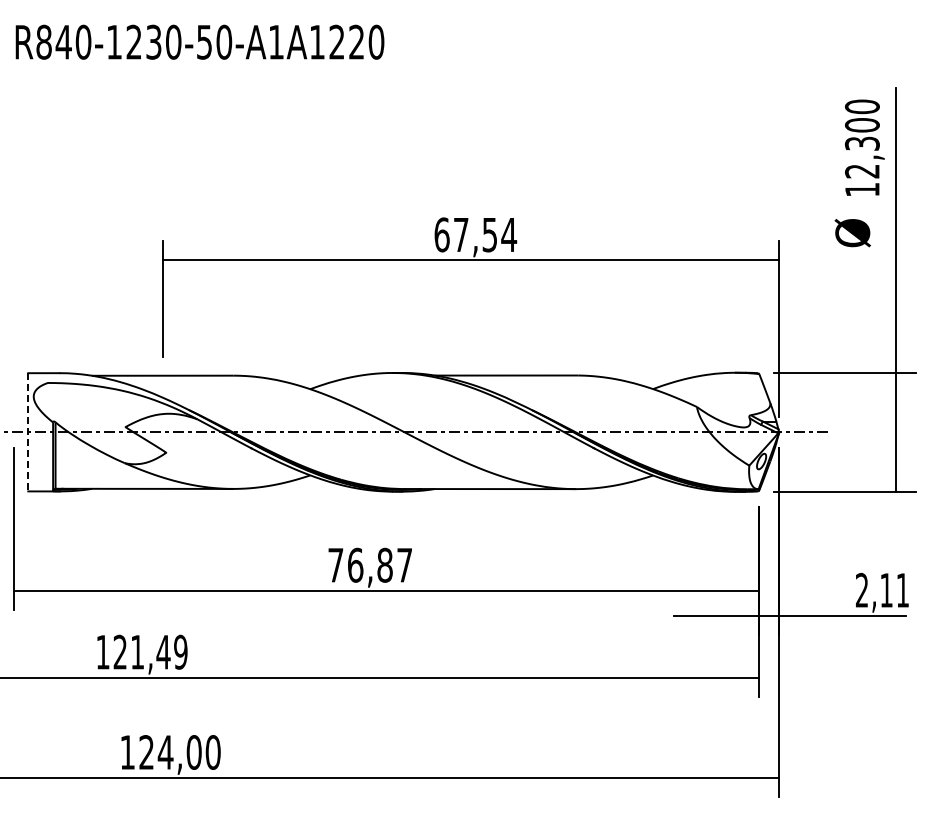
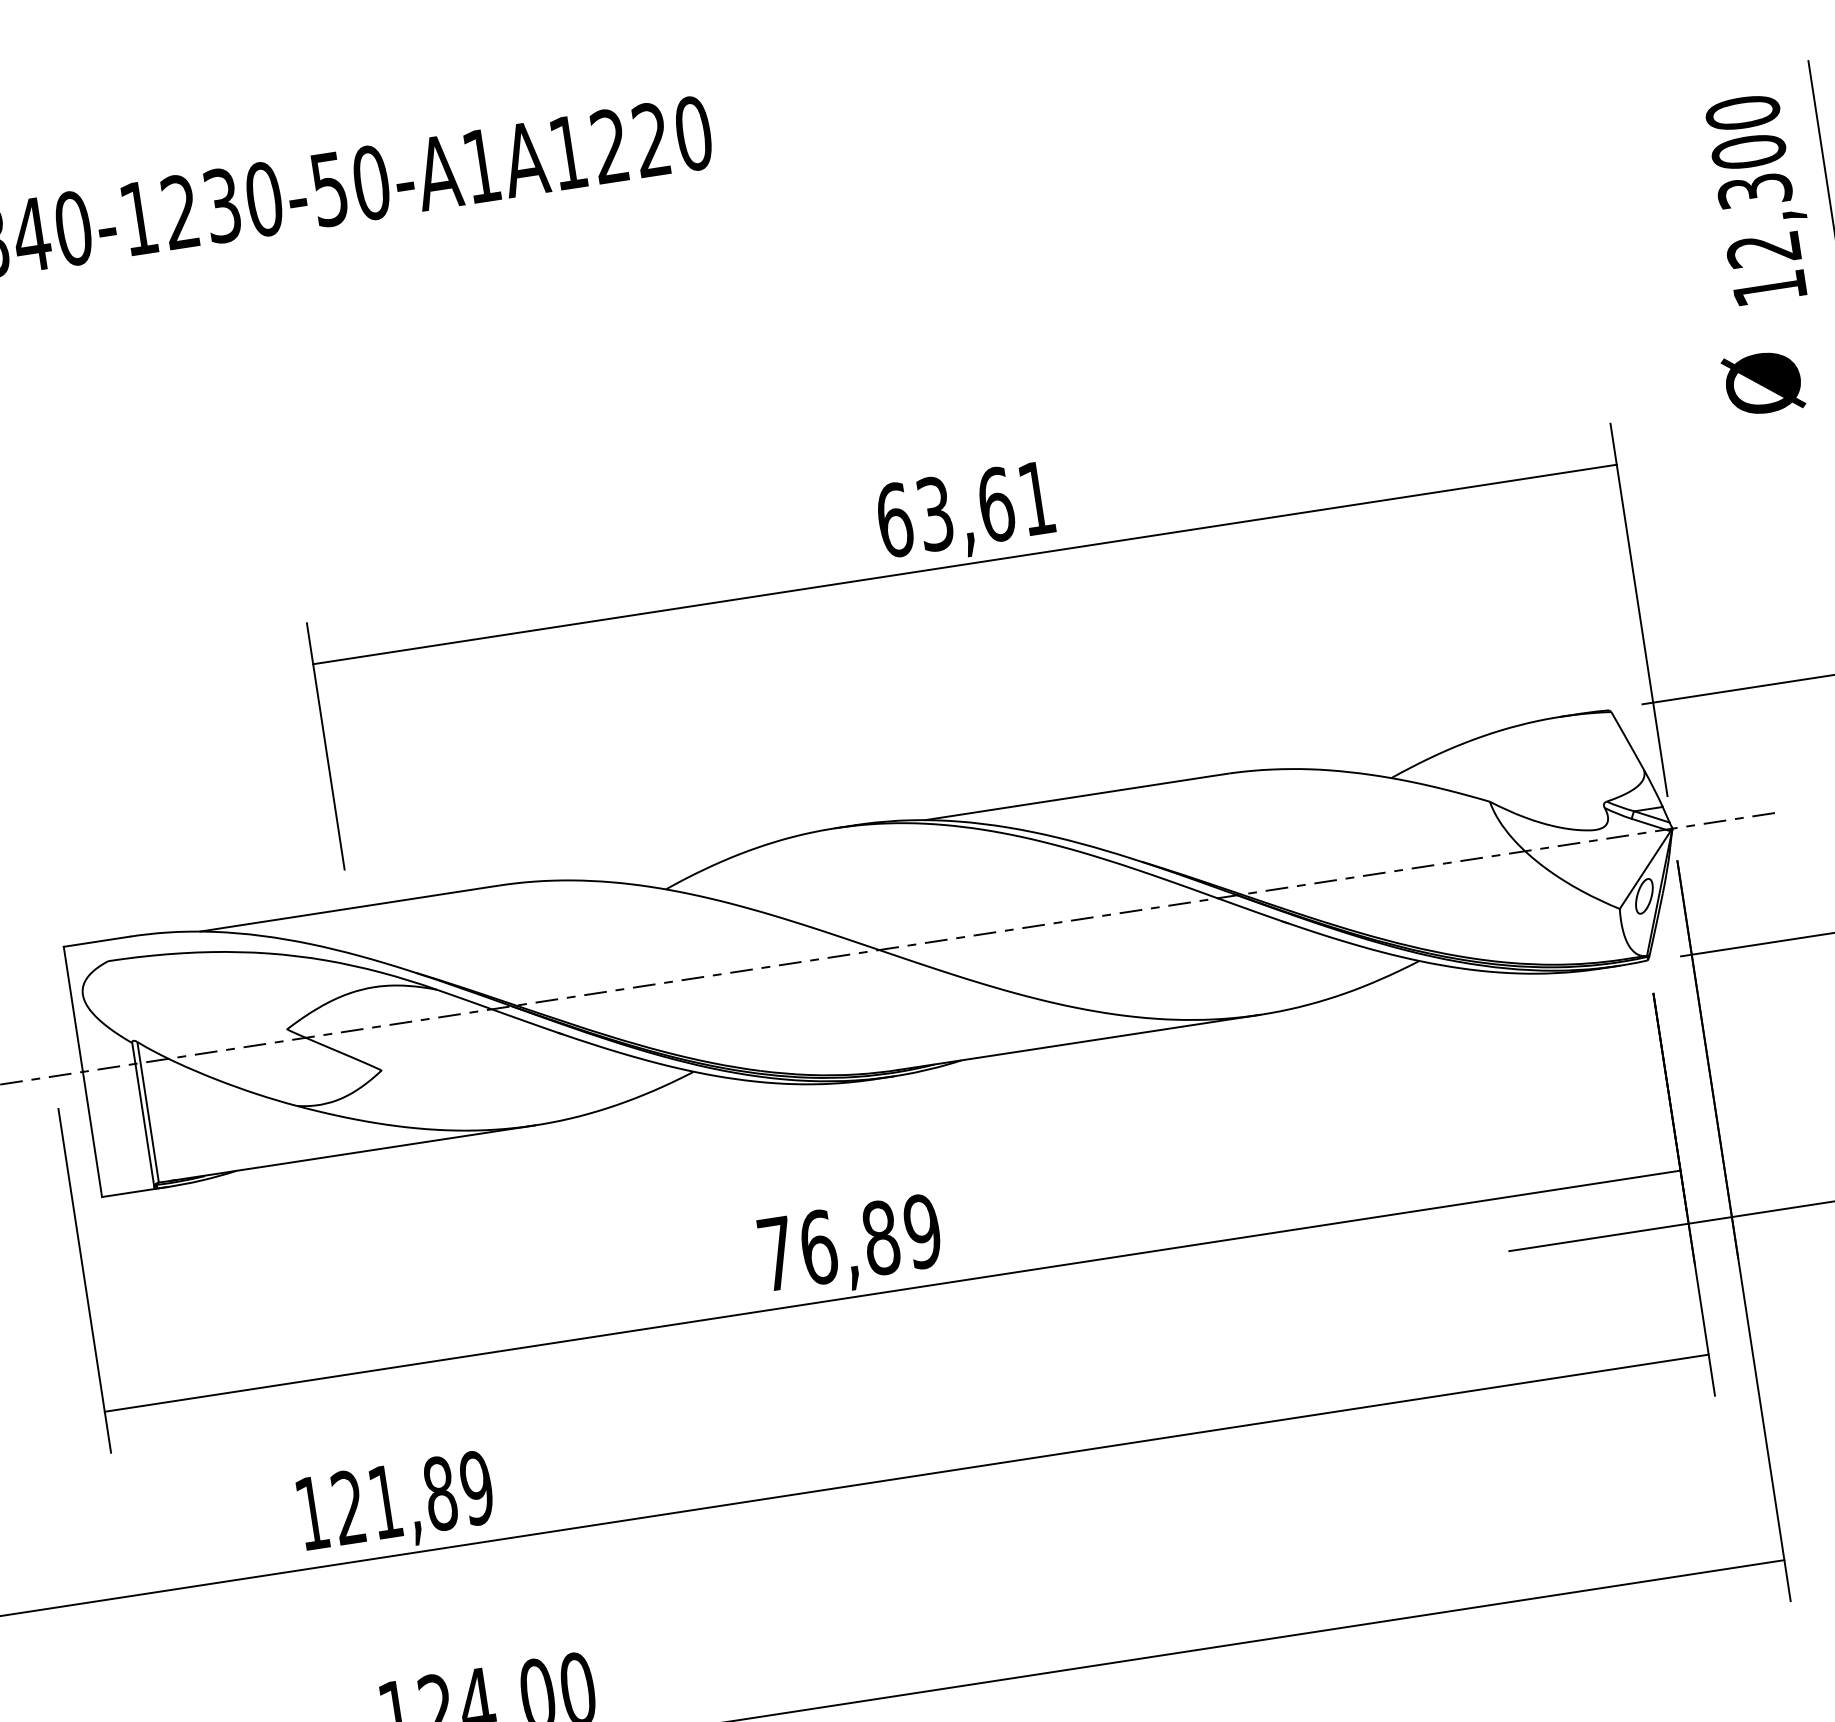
text: (485, 234) -> (986, 505), 67,54 -> 63,61
line: (28, 432) -> (83, 1072), dashed -> solid
text: (404, 564) -> (921, 1229), 76,87 -> 76,89
text: (163, 651) -> (440, 1492), 121,49 -> 121,89

